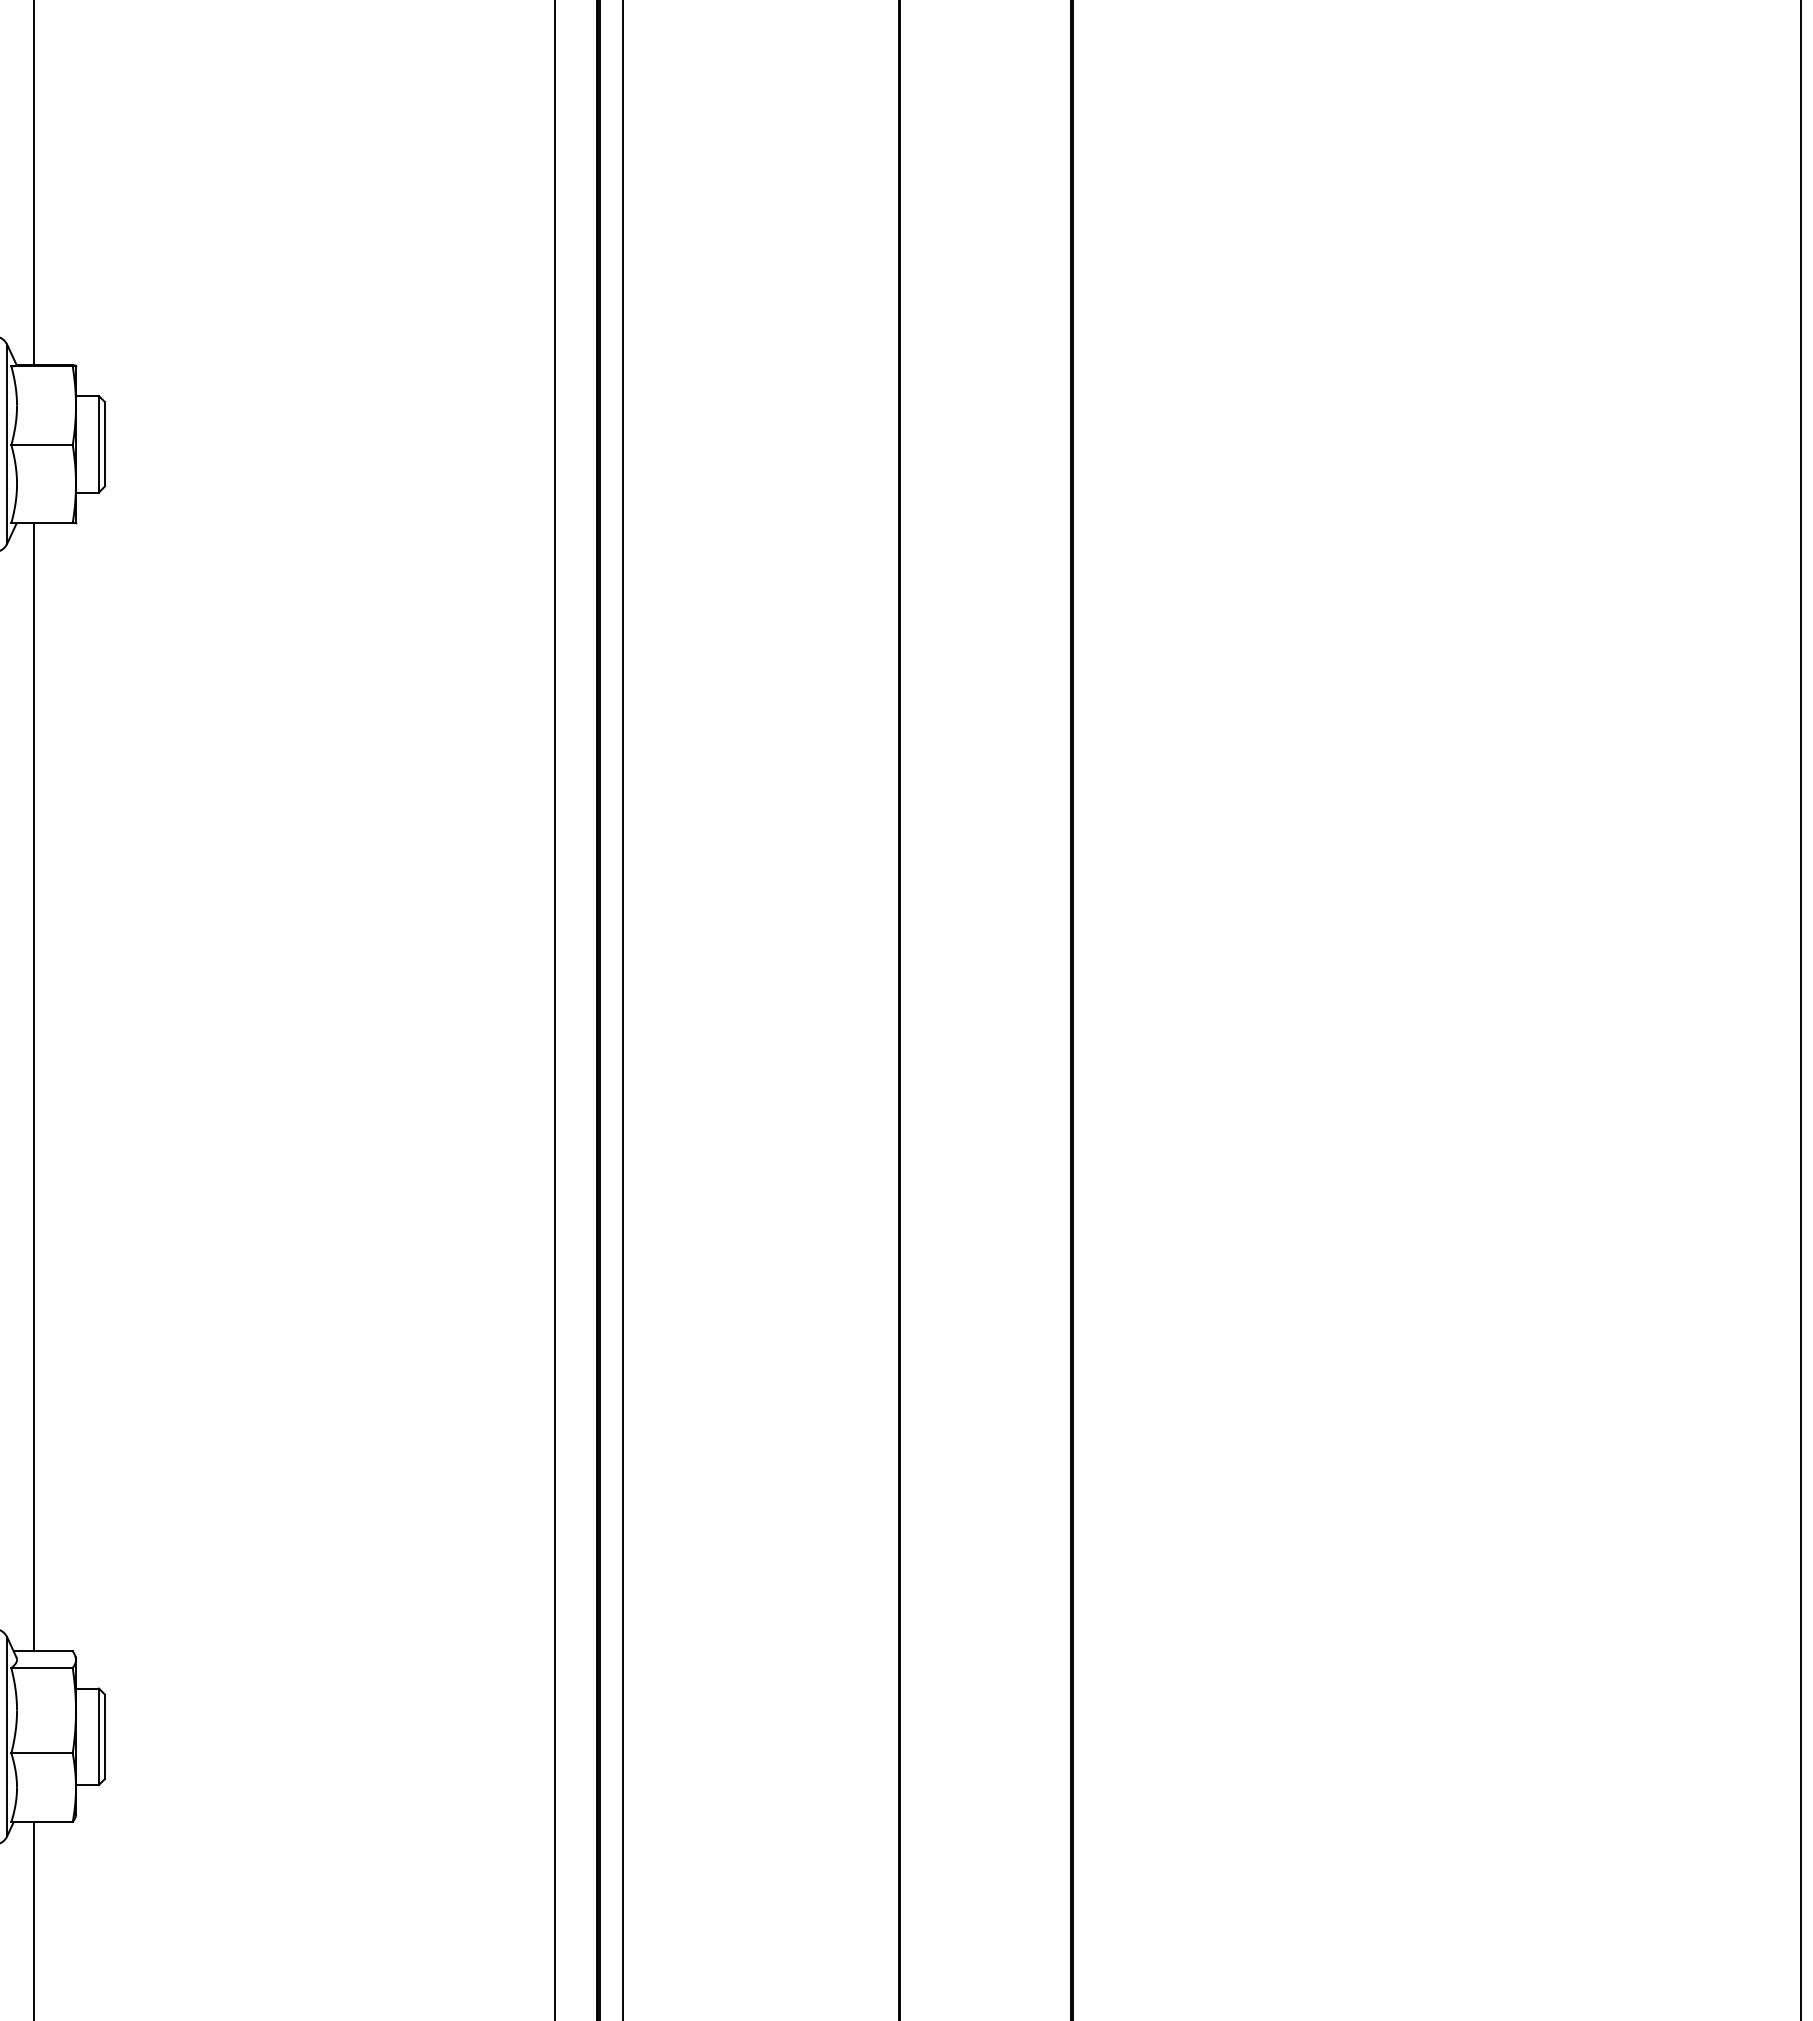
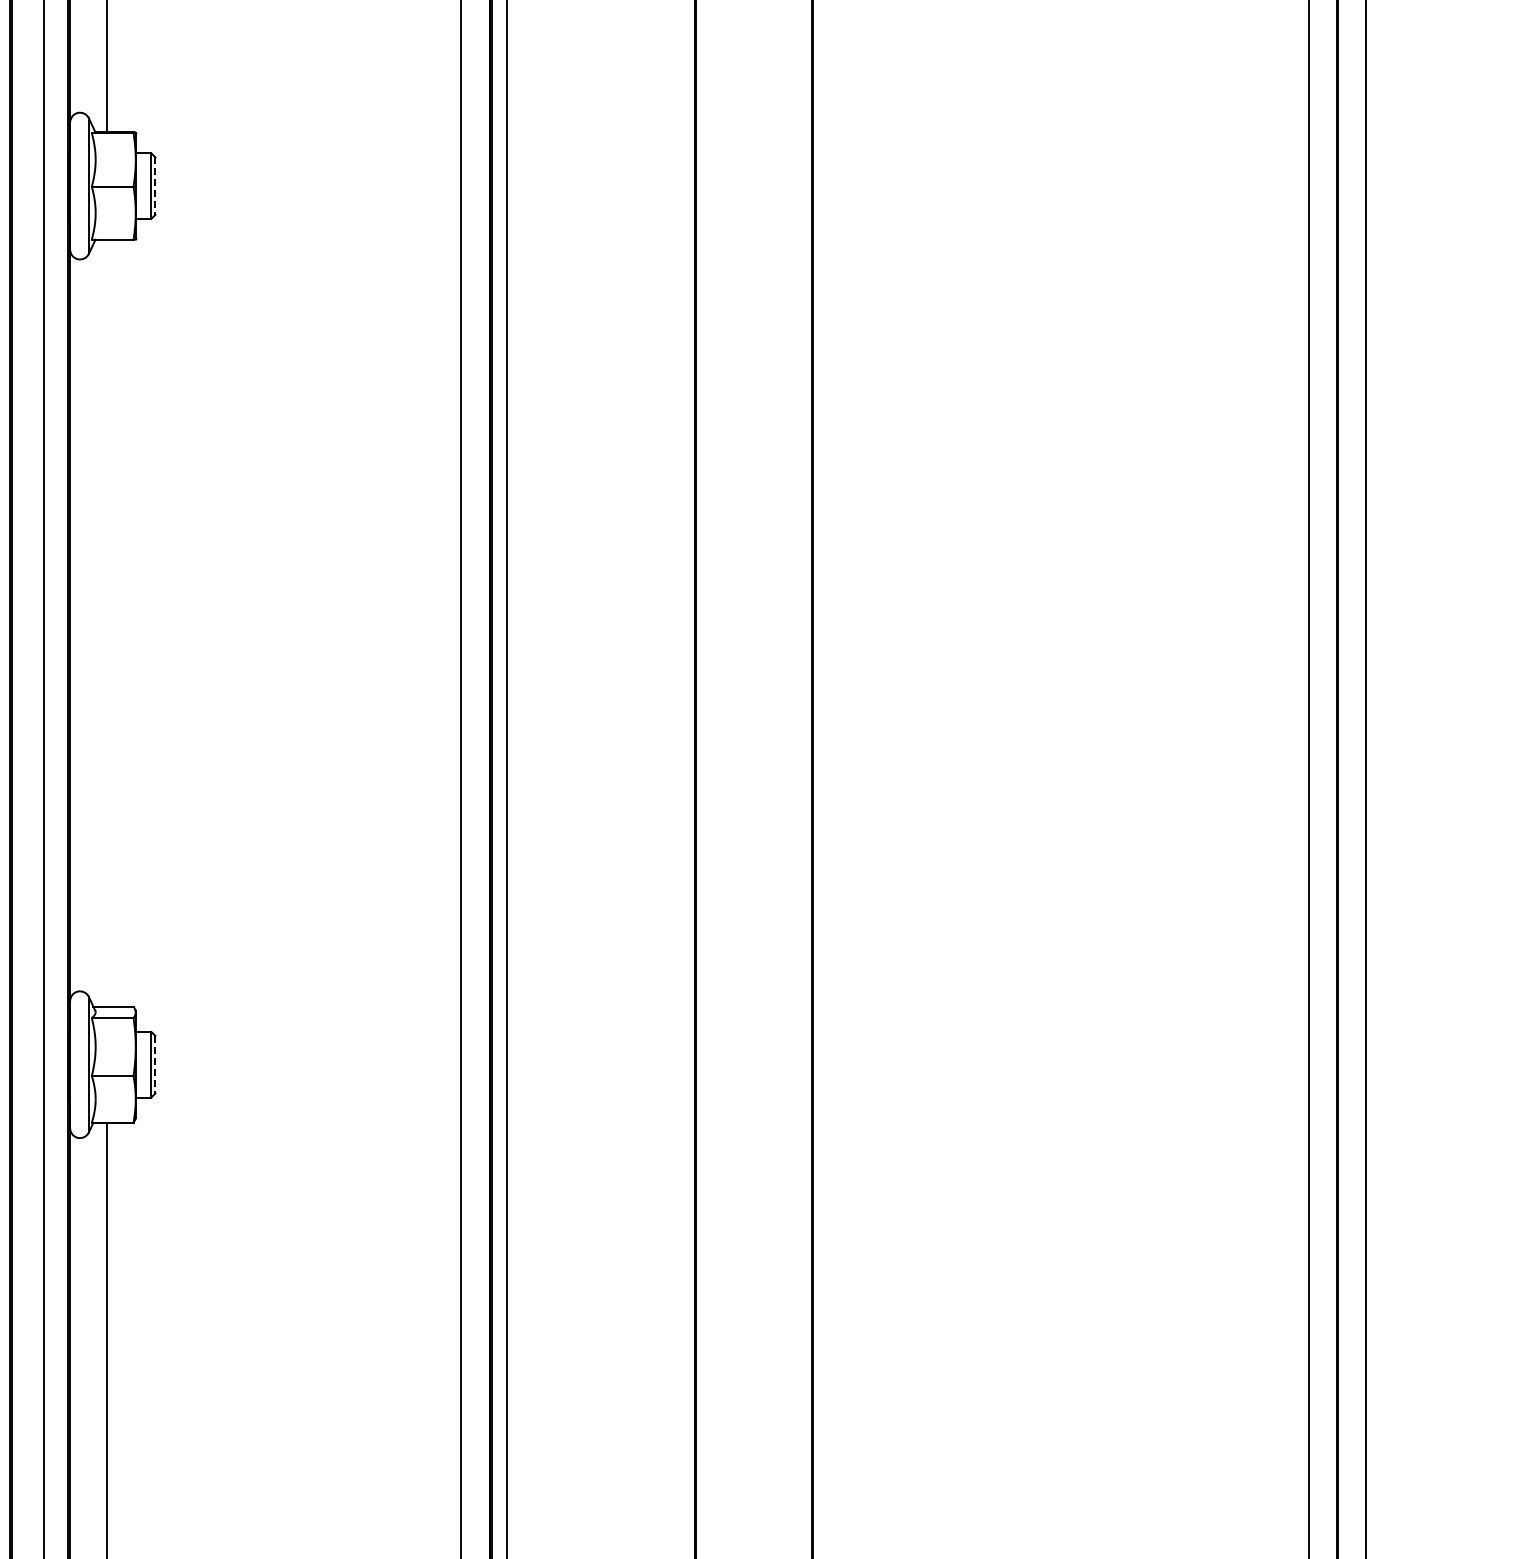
line: (105, 444) -> (155, 186), solid -> dashed
line: (32, 1086) -> (106, 622), removed
line: (105, 1736) -> (155, 1064), solid -> dashed

